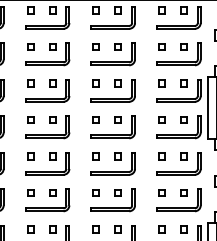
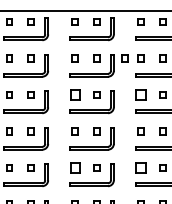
part: (145, 46) -> (124, 57), added
part: (95, 83) -> (74, 94), size x1.6
part: (161, 83) -> (140, 94), size x1.6
part: (95, 156) -> (74, 167), size x1.6
part: (161, 156) -> (140, 167), size x1.6

